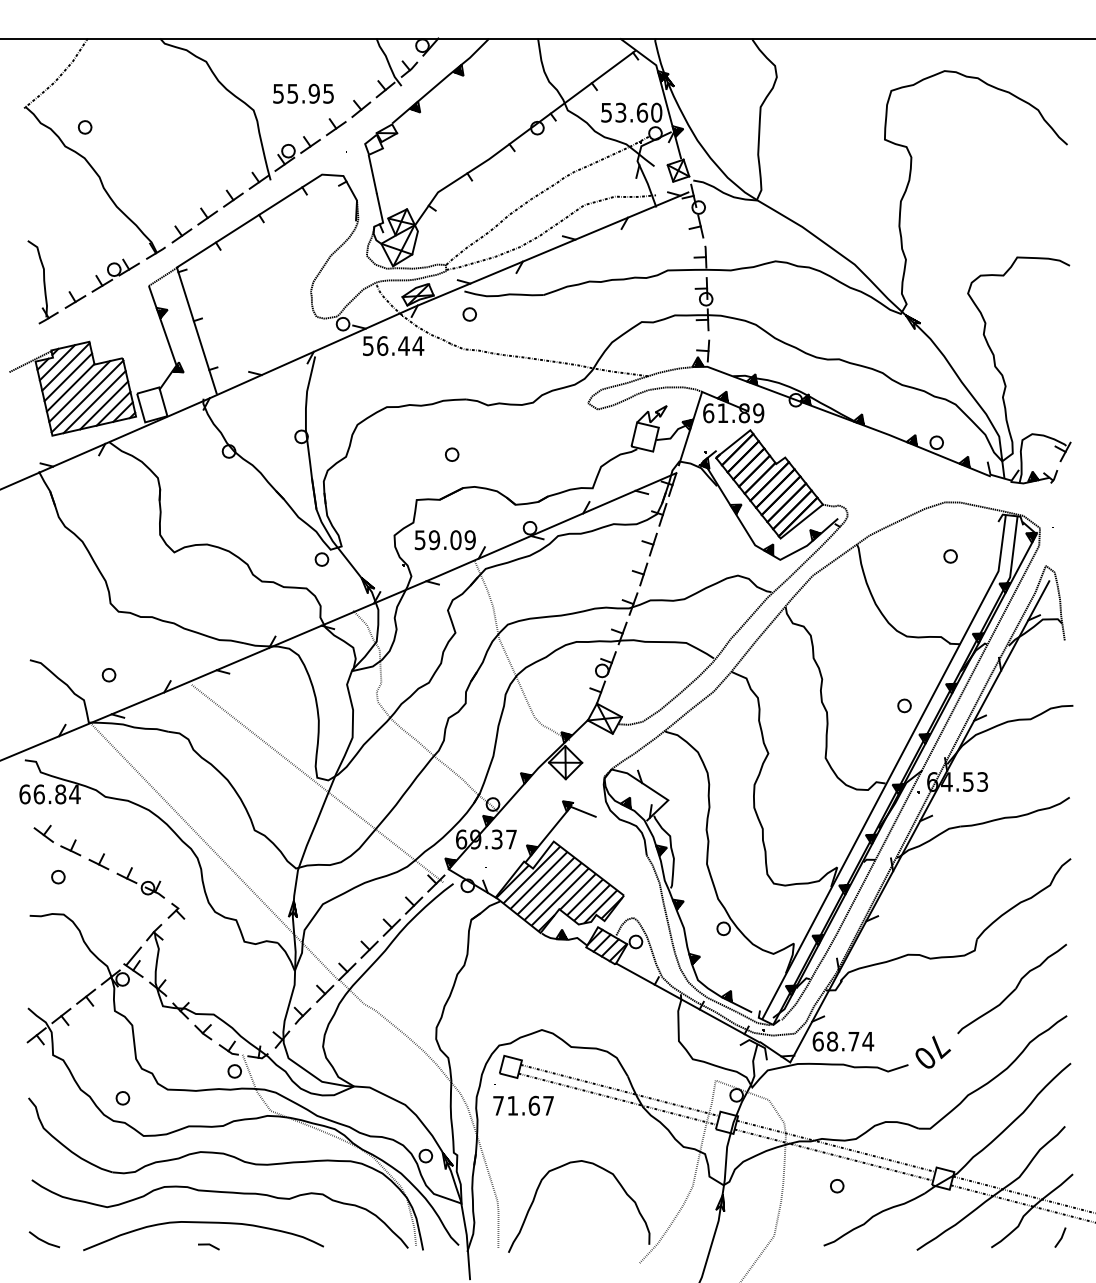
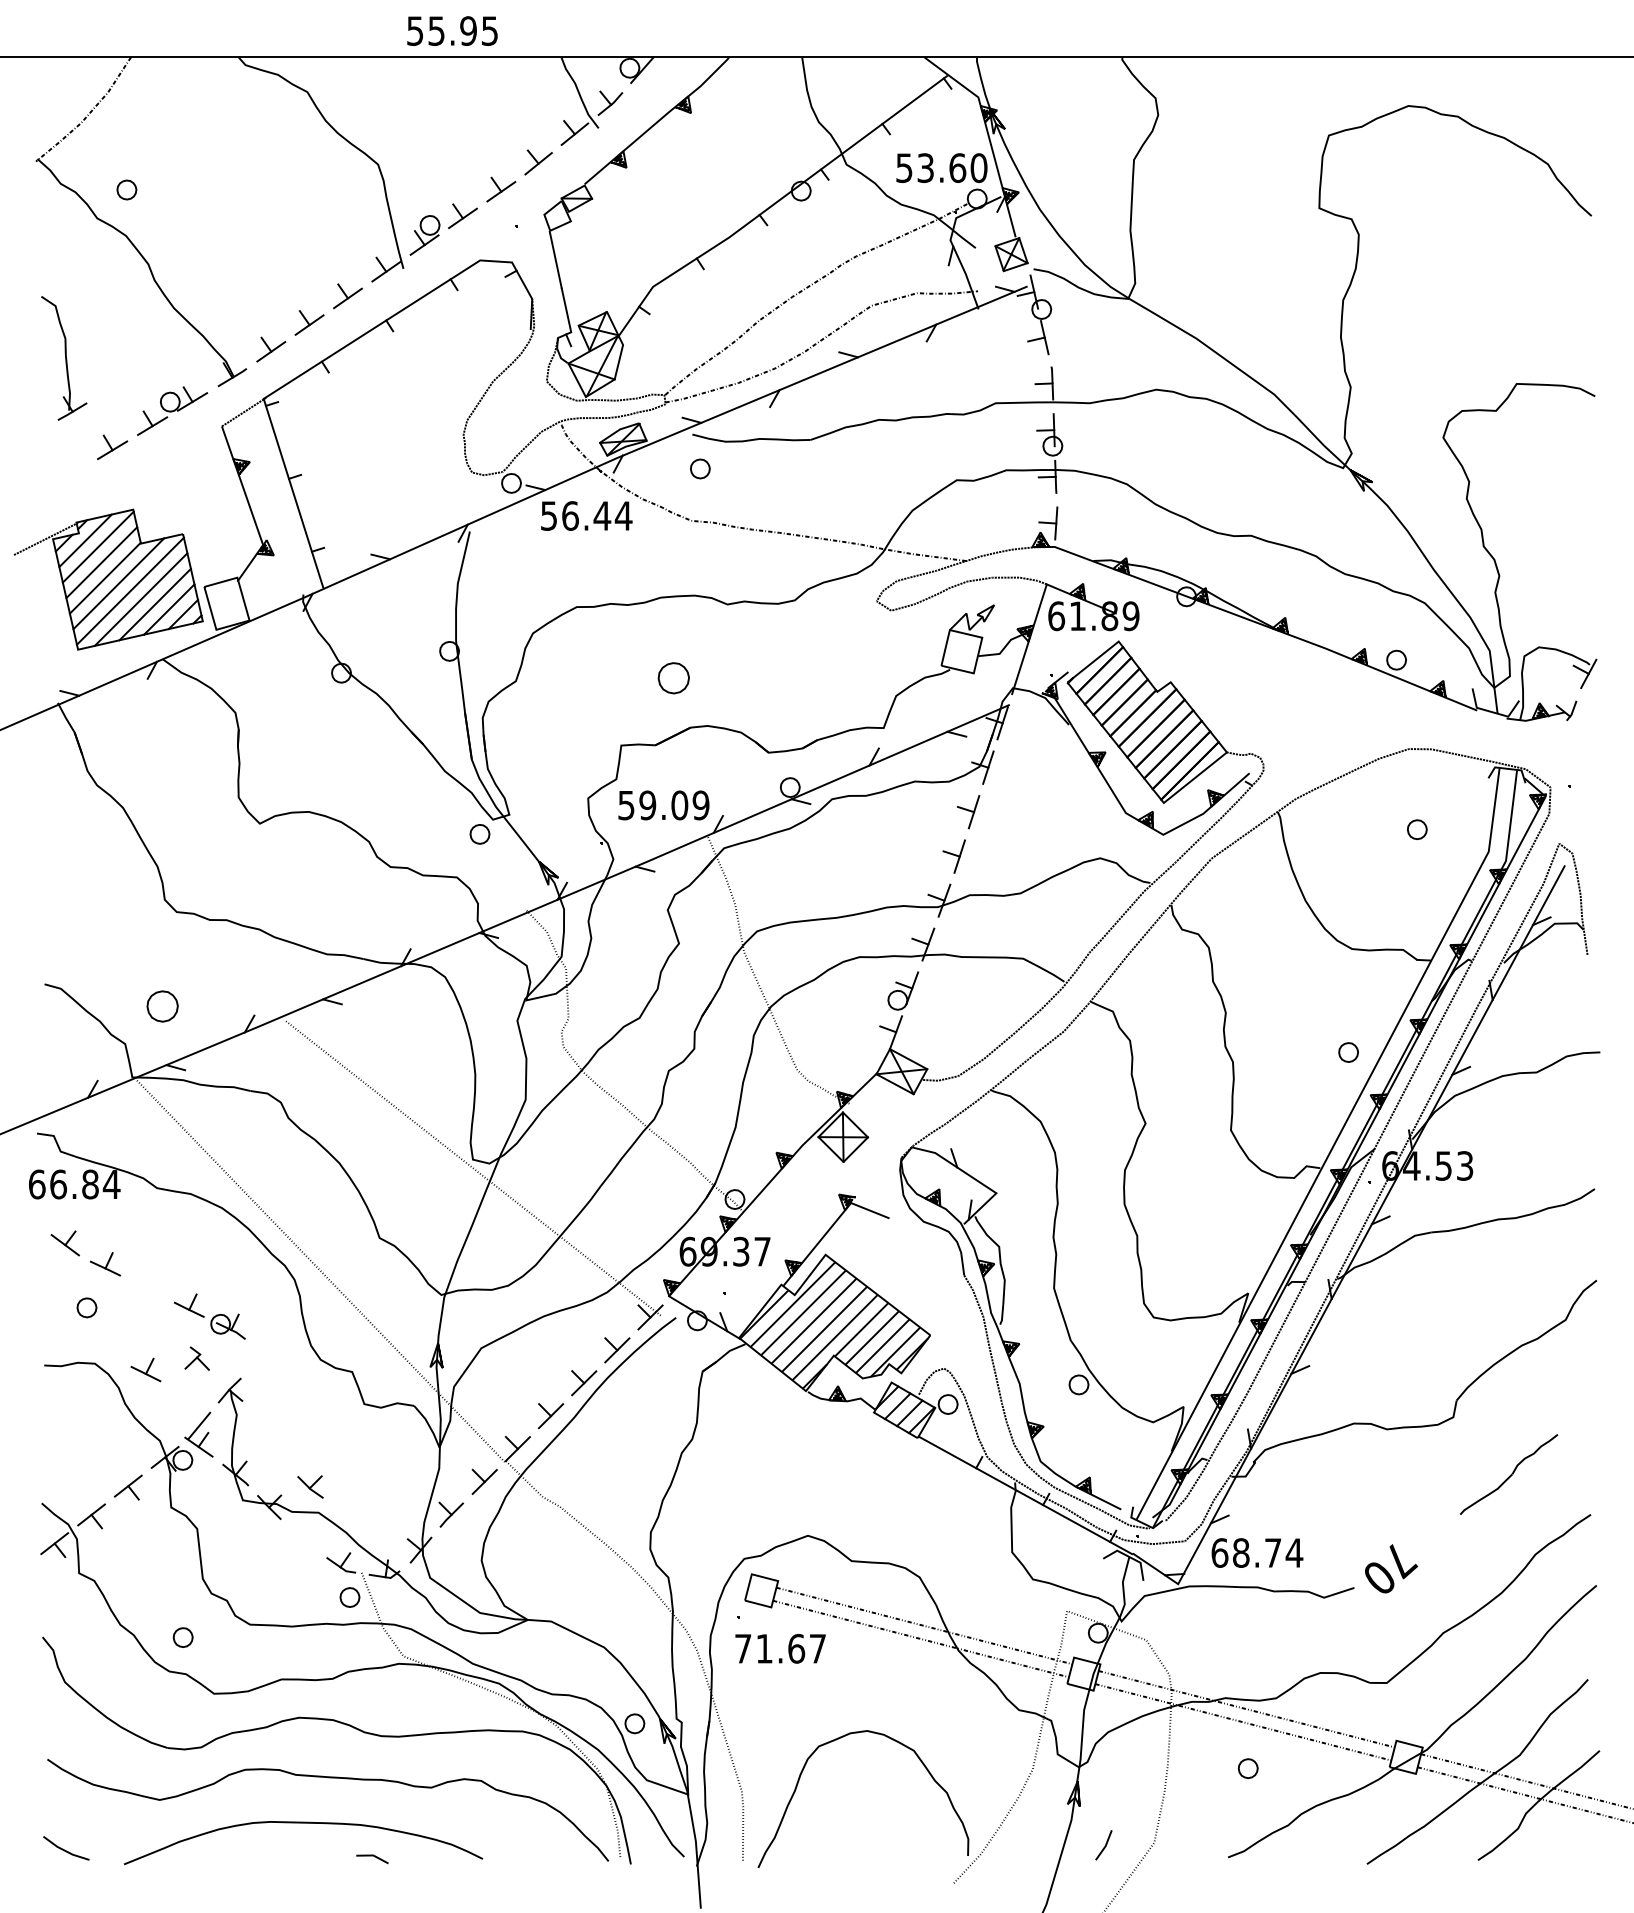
text: (303, 93) -> (452, 30), moved
part: (42, 282) -> (63, 358), moved
part: (452, 454) -> (674, 677), size x1.6
part: (108, 675) -> (161, 1007), size x1.6
part: (98, 861) -> (145, 1369), moved
part: (176, 910) -> (197, 1357), moved
part: (1011, 988) -> (1508, 1473), size x0.6
part: (203, 1032) -> (310, 1487), moved
line: (1060, 1237) -> (1104, 1845), moved
line: (208, 1245) -> (371, 1857), moved

